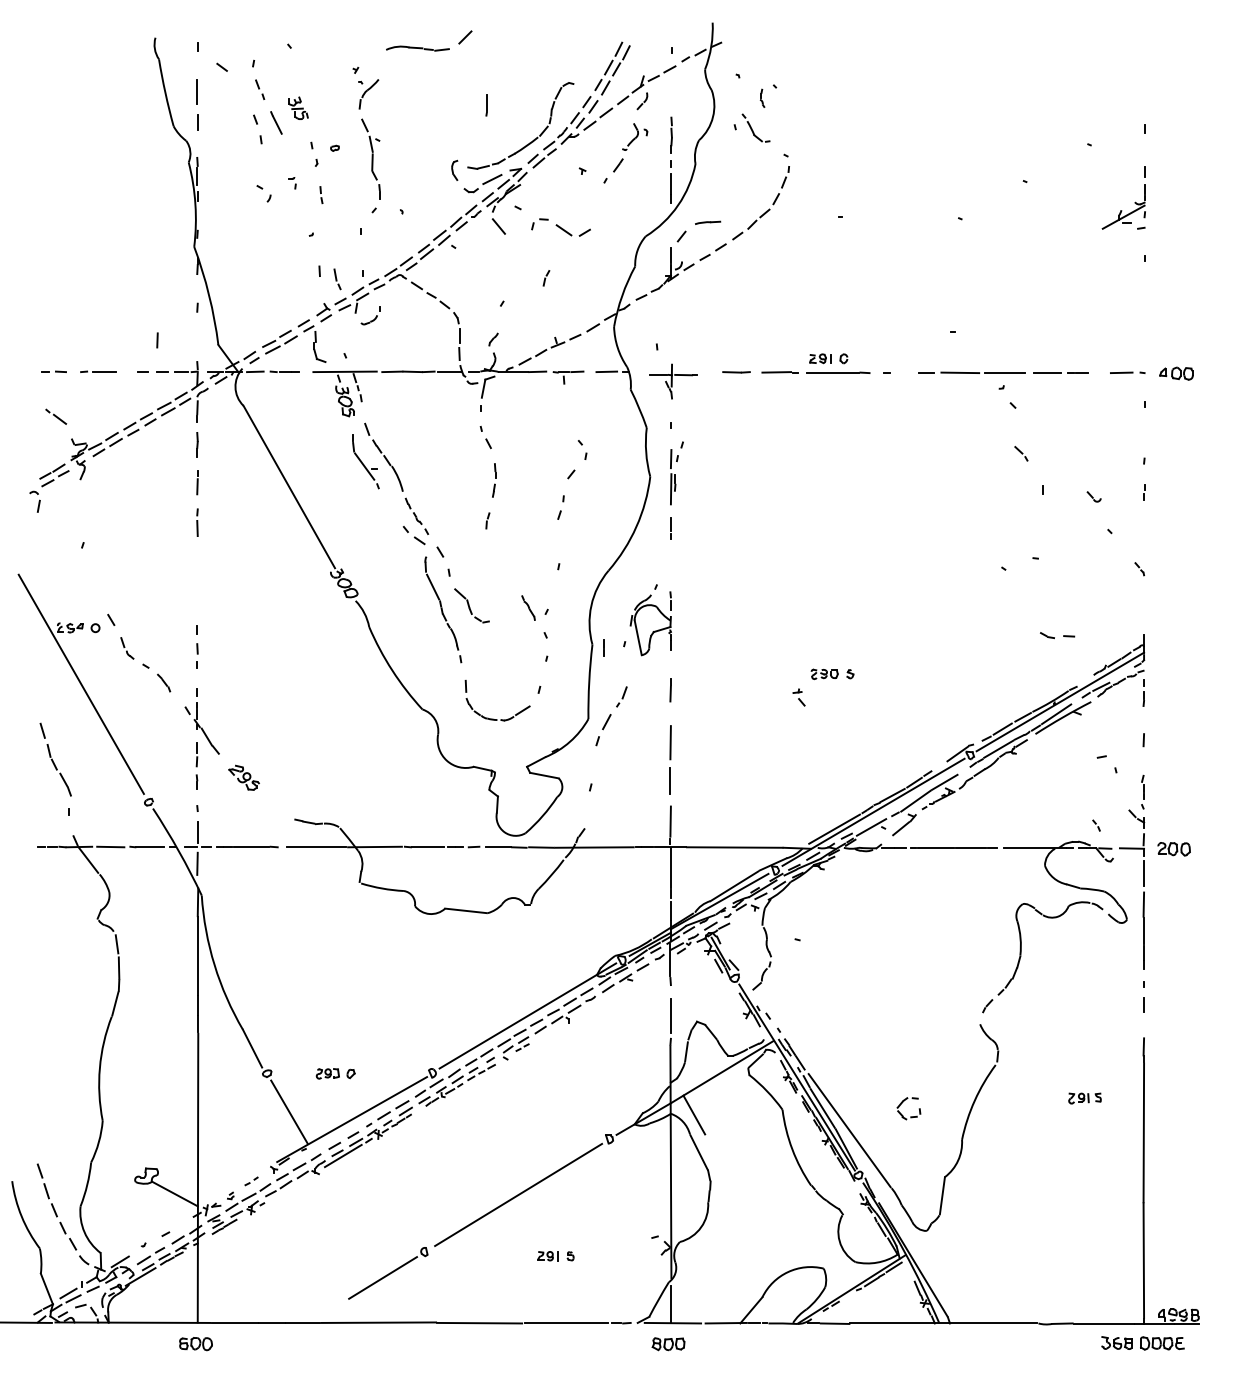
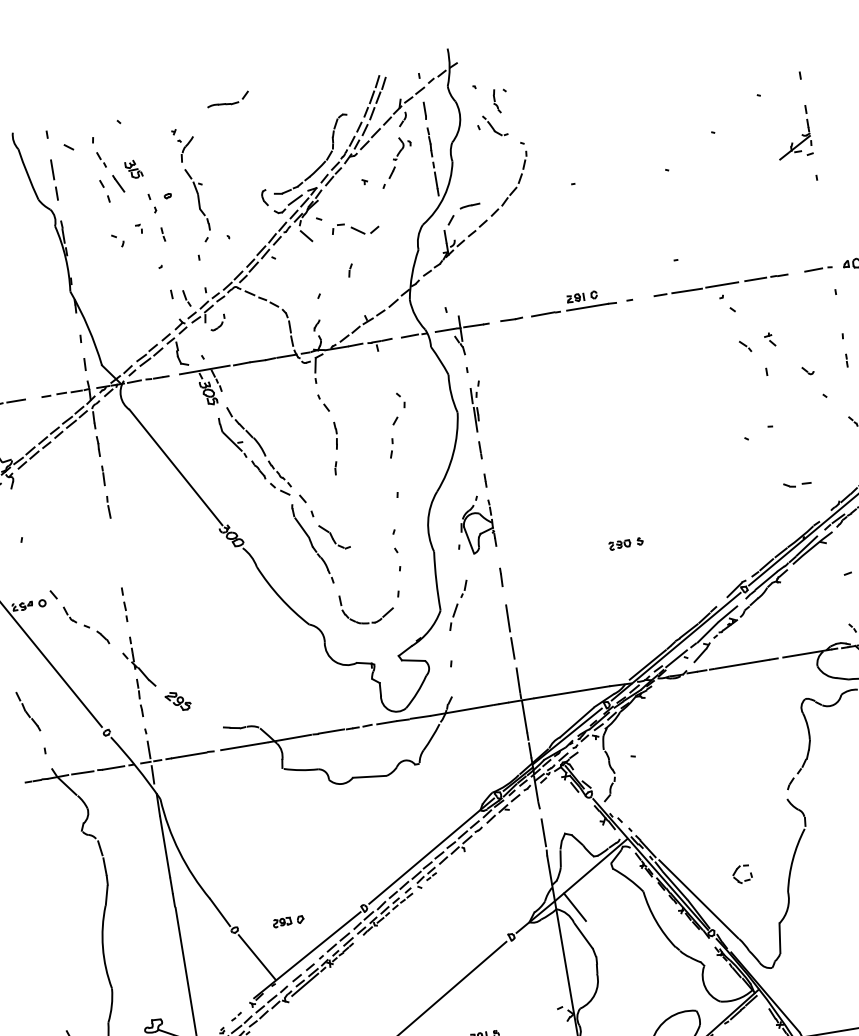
part: (429, 41) -> (228, 100), size x0.62
part: (762, 98) -> (496, 101), size x1.67
line: (486, 105) -> (424, 111), moved
line: (157, 340) -> (85, 364), moved
part: (673, 381) -> (463, 334), size x1.43
part: (528, 607) -> (258, 469), moved
line: (603, 647) -> (485, 480), moved
part: (798, 697) -> (769, 339), moved
part: (55, 759) -> (28, 711), size x0.71

